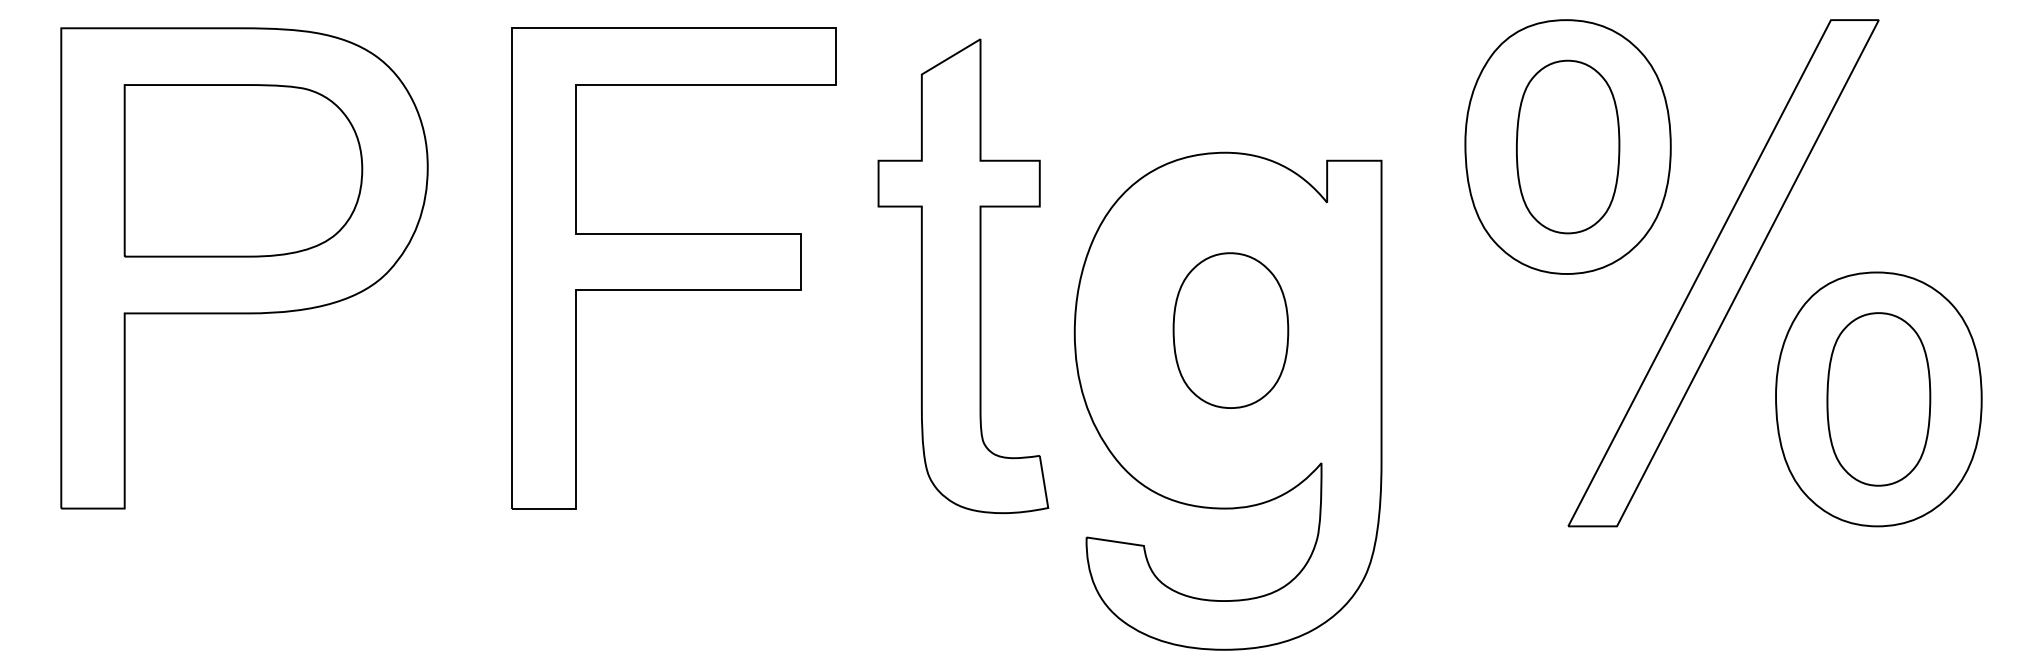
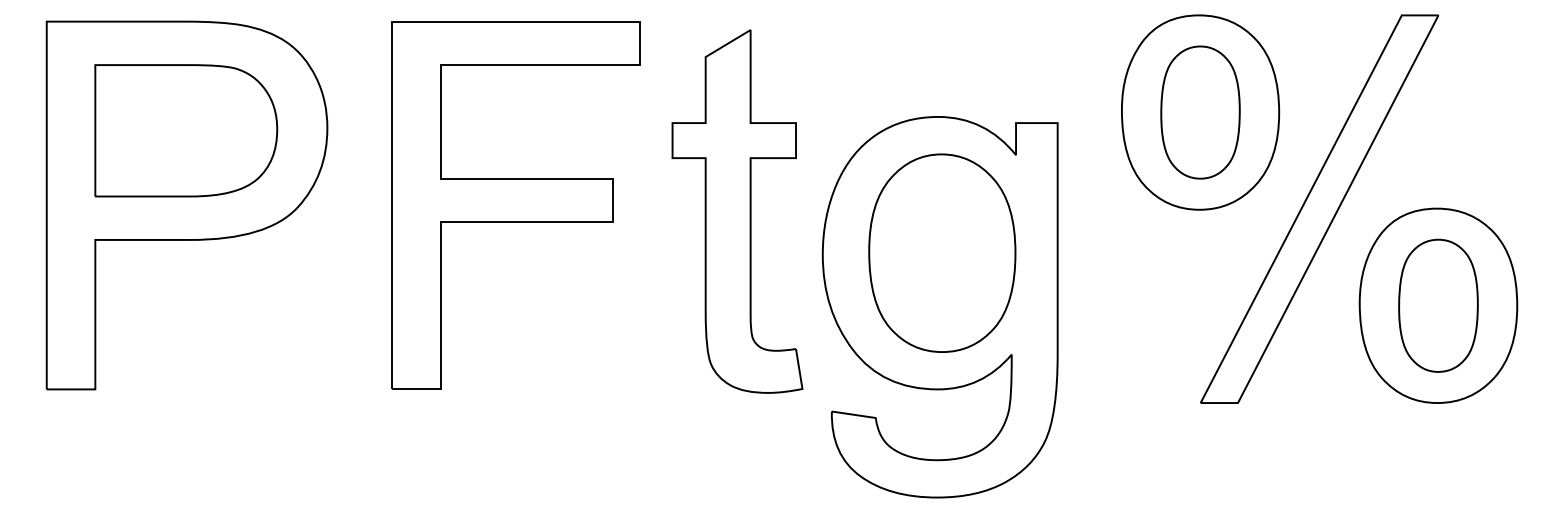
part: (1230, 330) -> (942, 253), size x1.67

